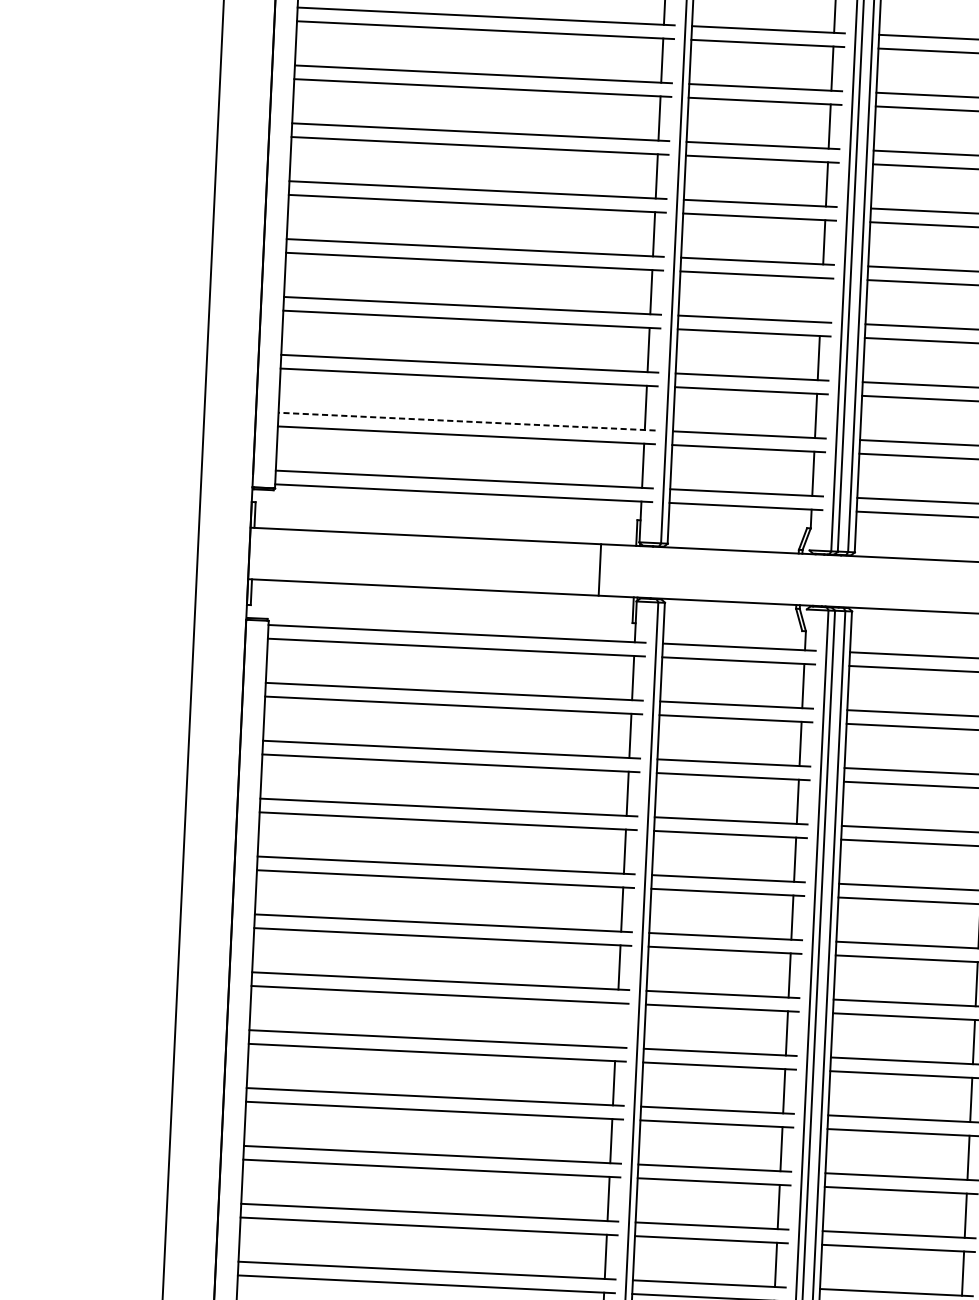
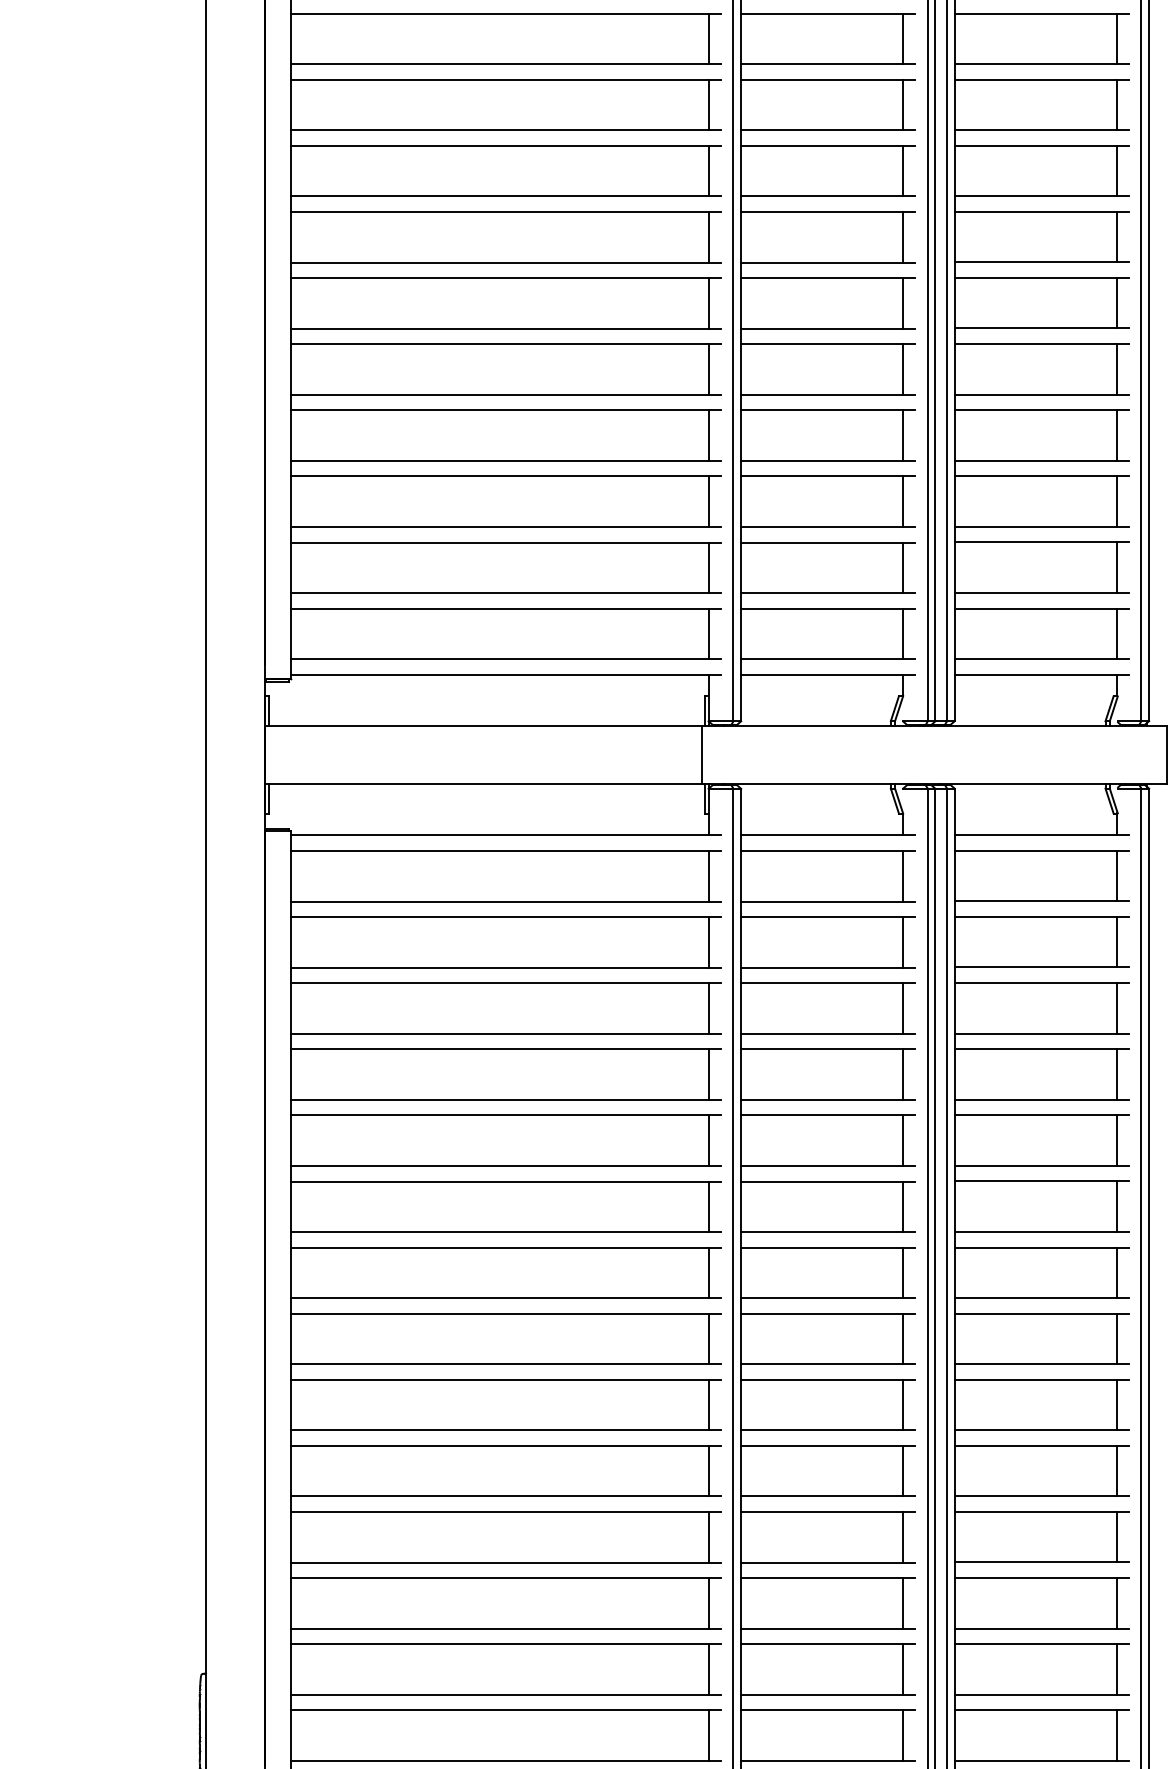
line: (821, 300) -> (903, 435), added
line: (466, 422) -> (505, 593), dashed -> solid
line: (600, 569) -> (702, 754), moved
line: (616, 1024) -> (708, 1272), added

